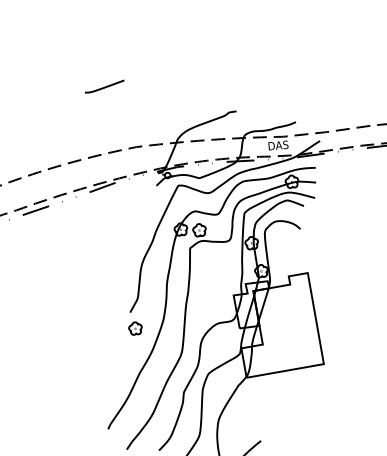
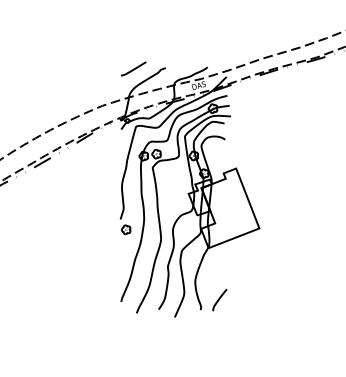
line: (104, 85) -> (133, 68), moved

